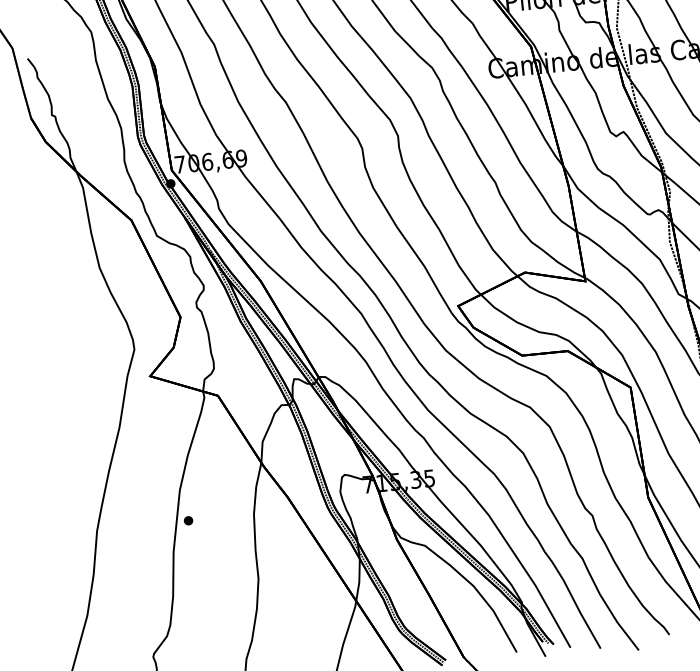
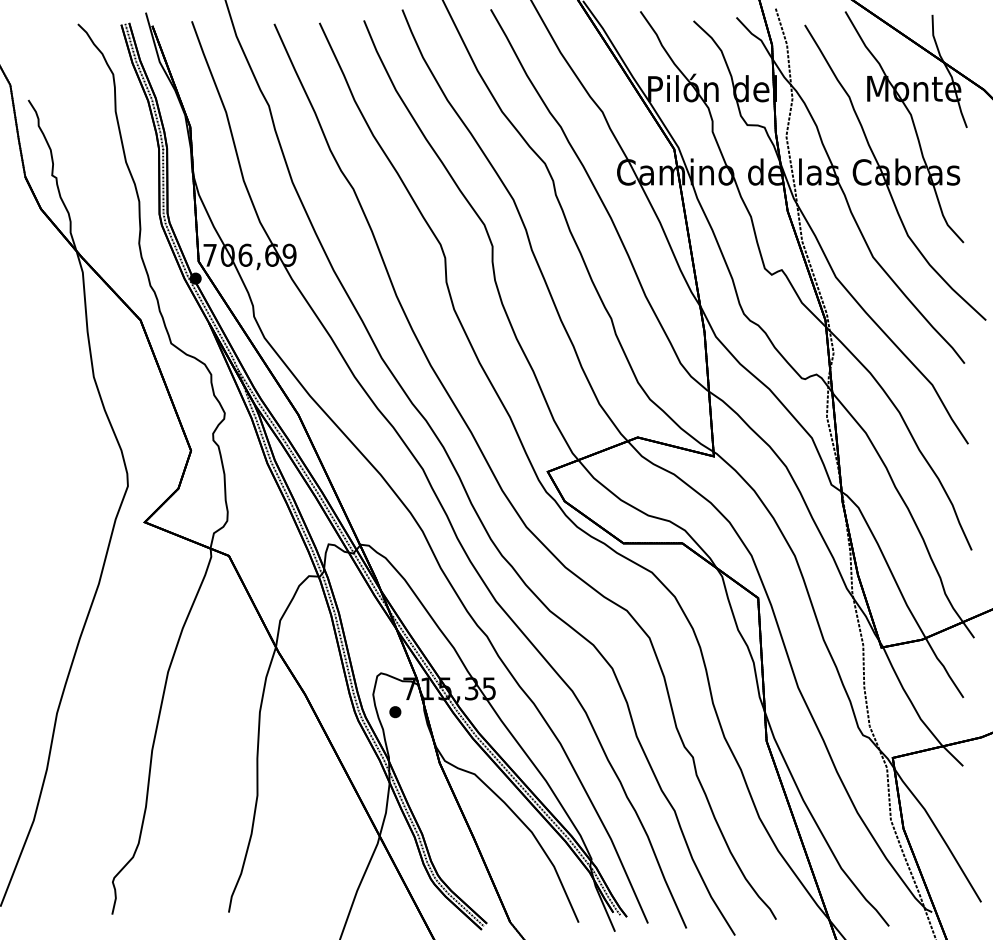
part: (188, 521) -> (395, 712), moved

